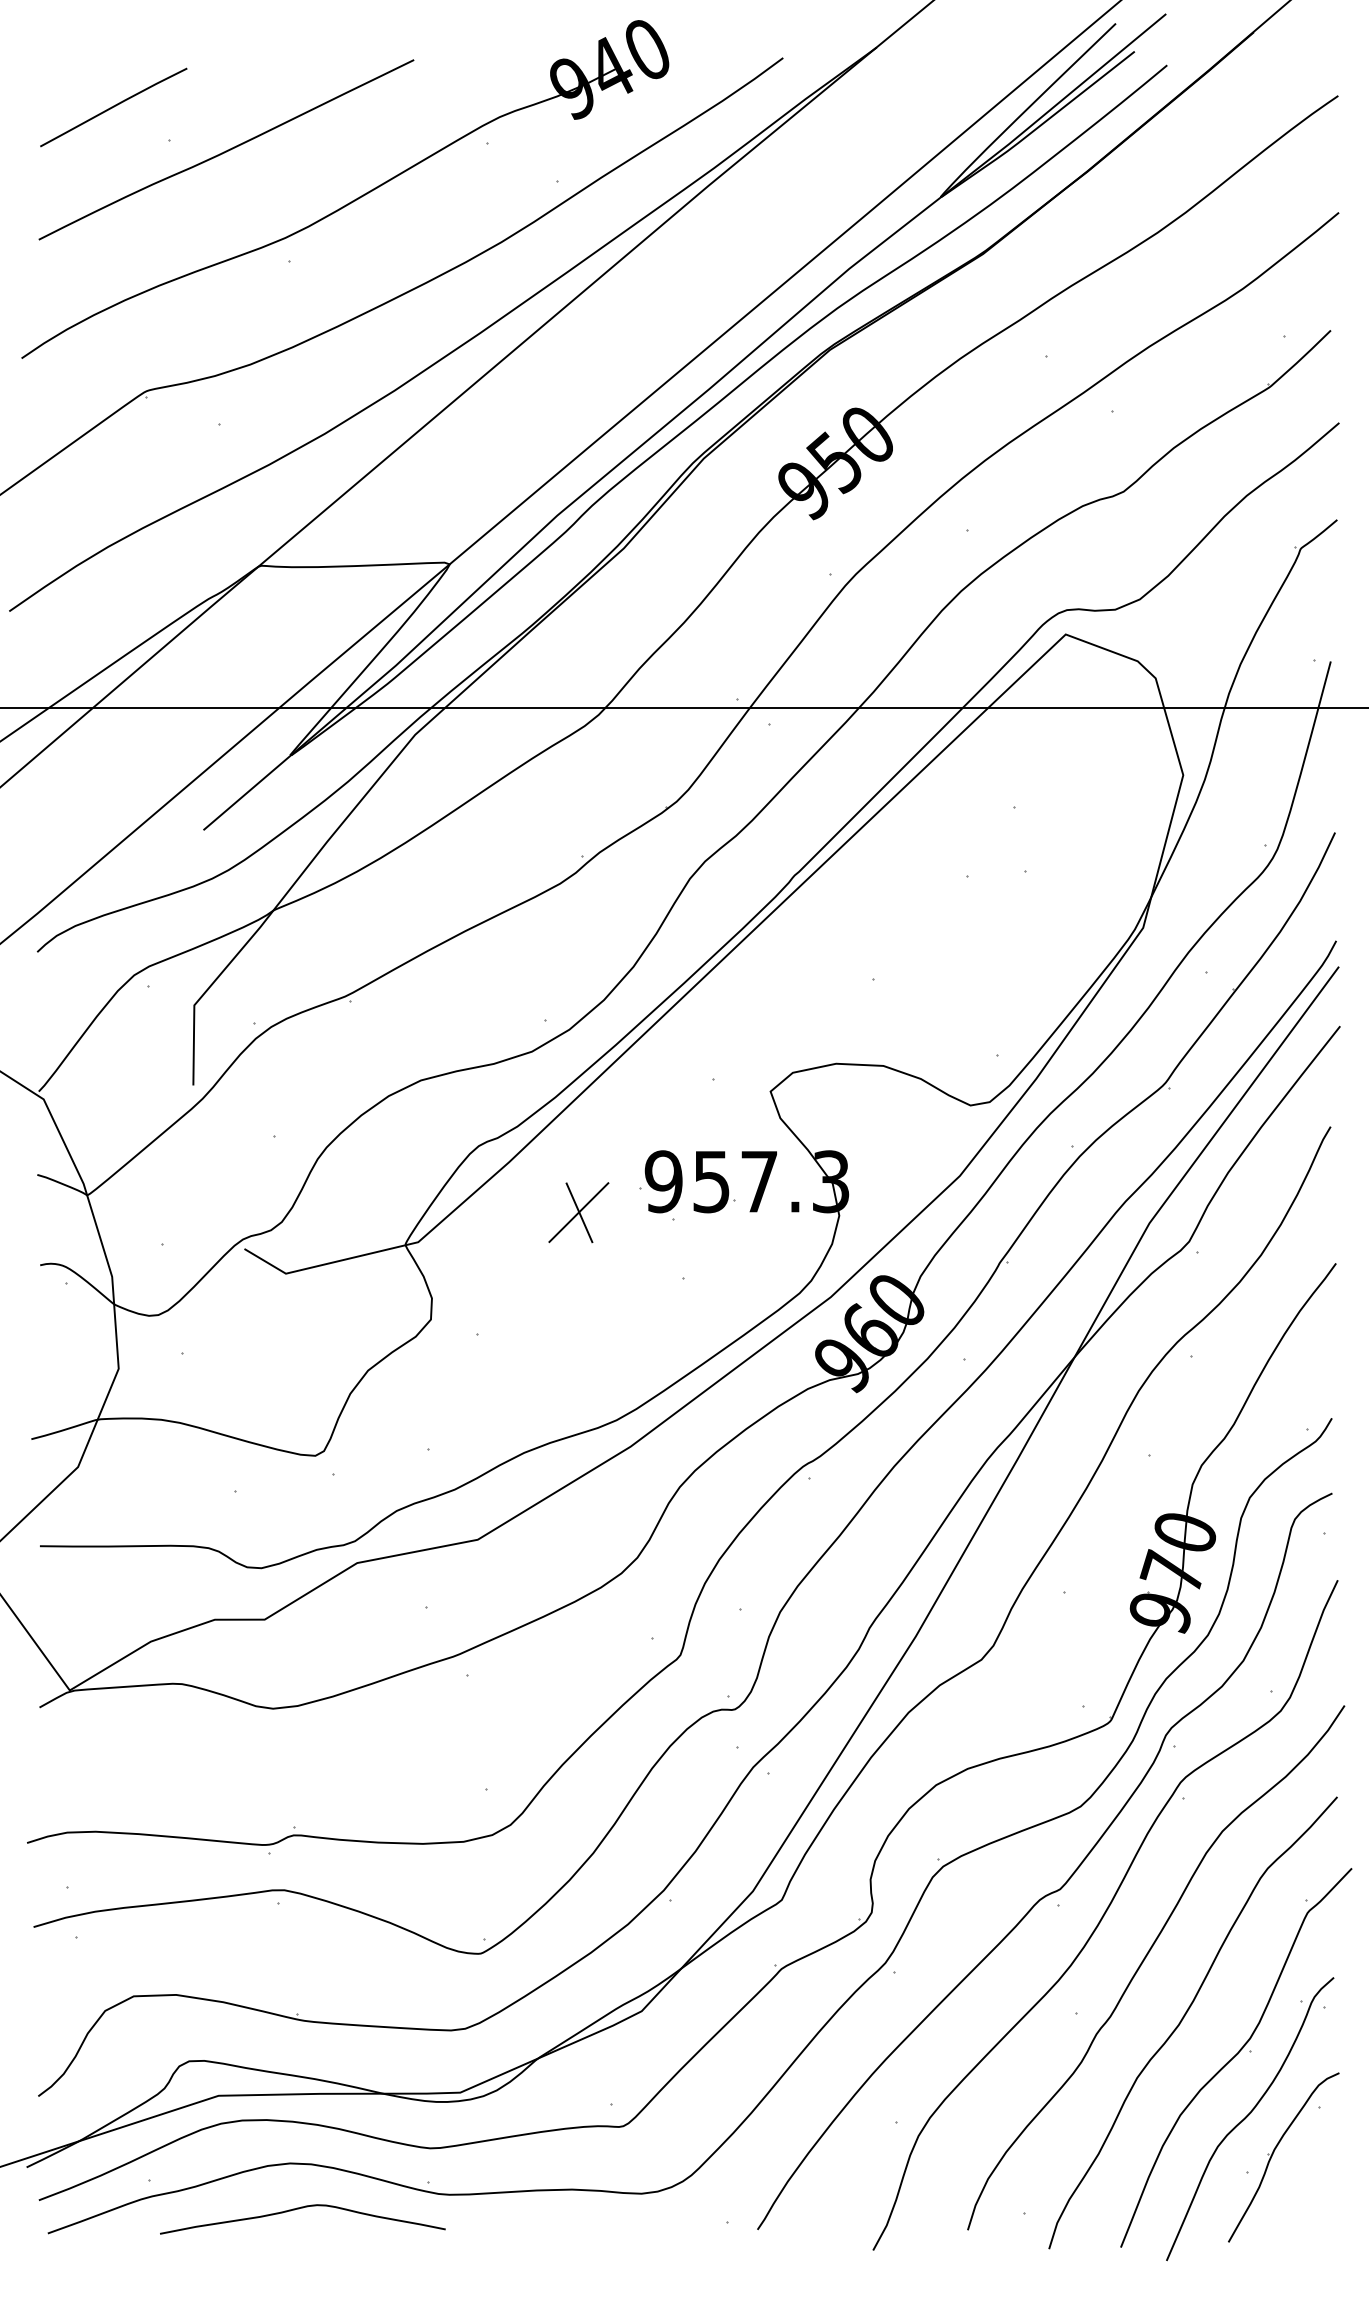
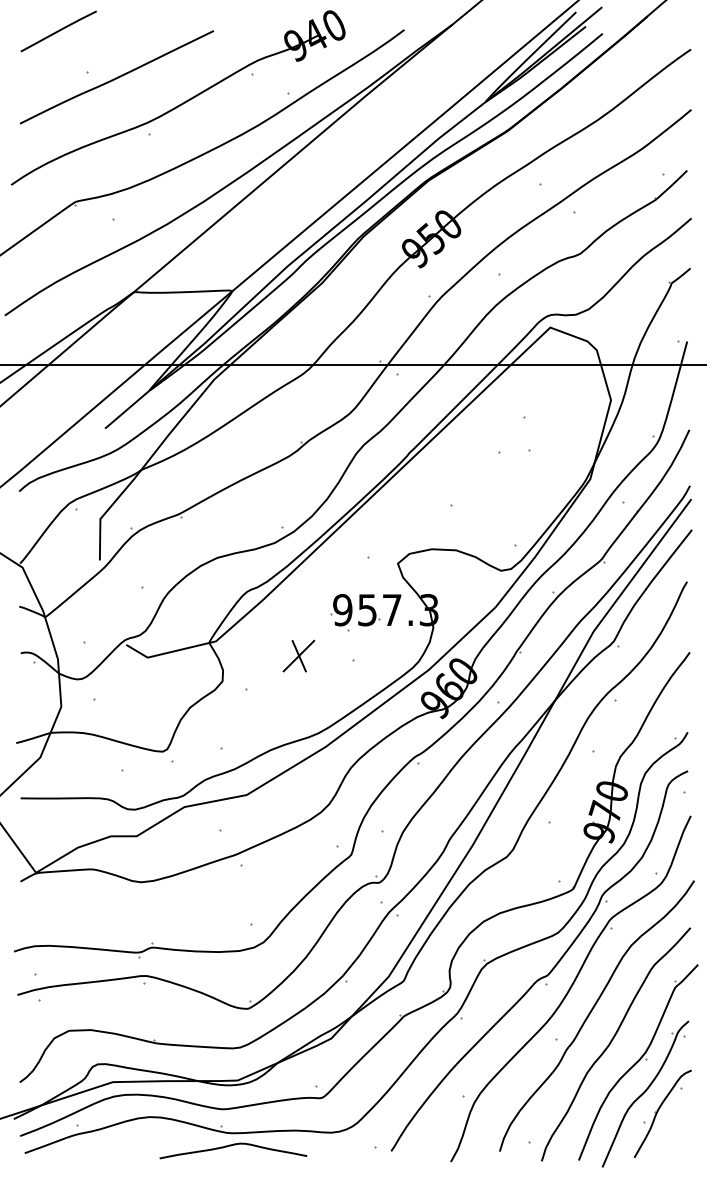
line: (113, 107) -> (58, 31), moved
part: (577, 1211) -> (298, 655), moved
curve: (299, 2210) -> (231, 1146), moved

